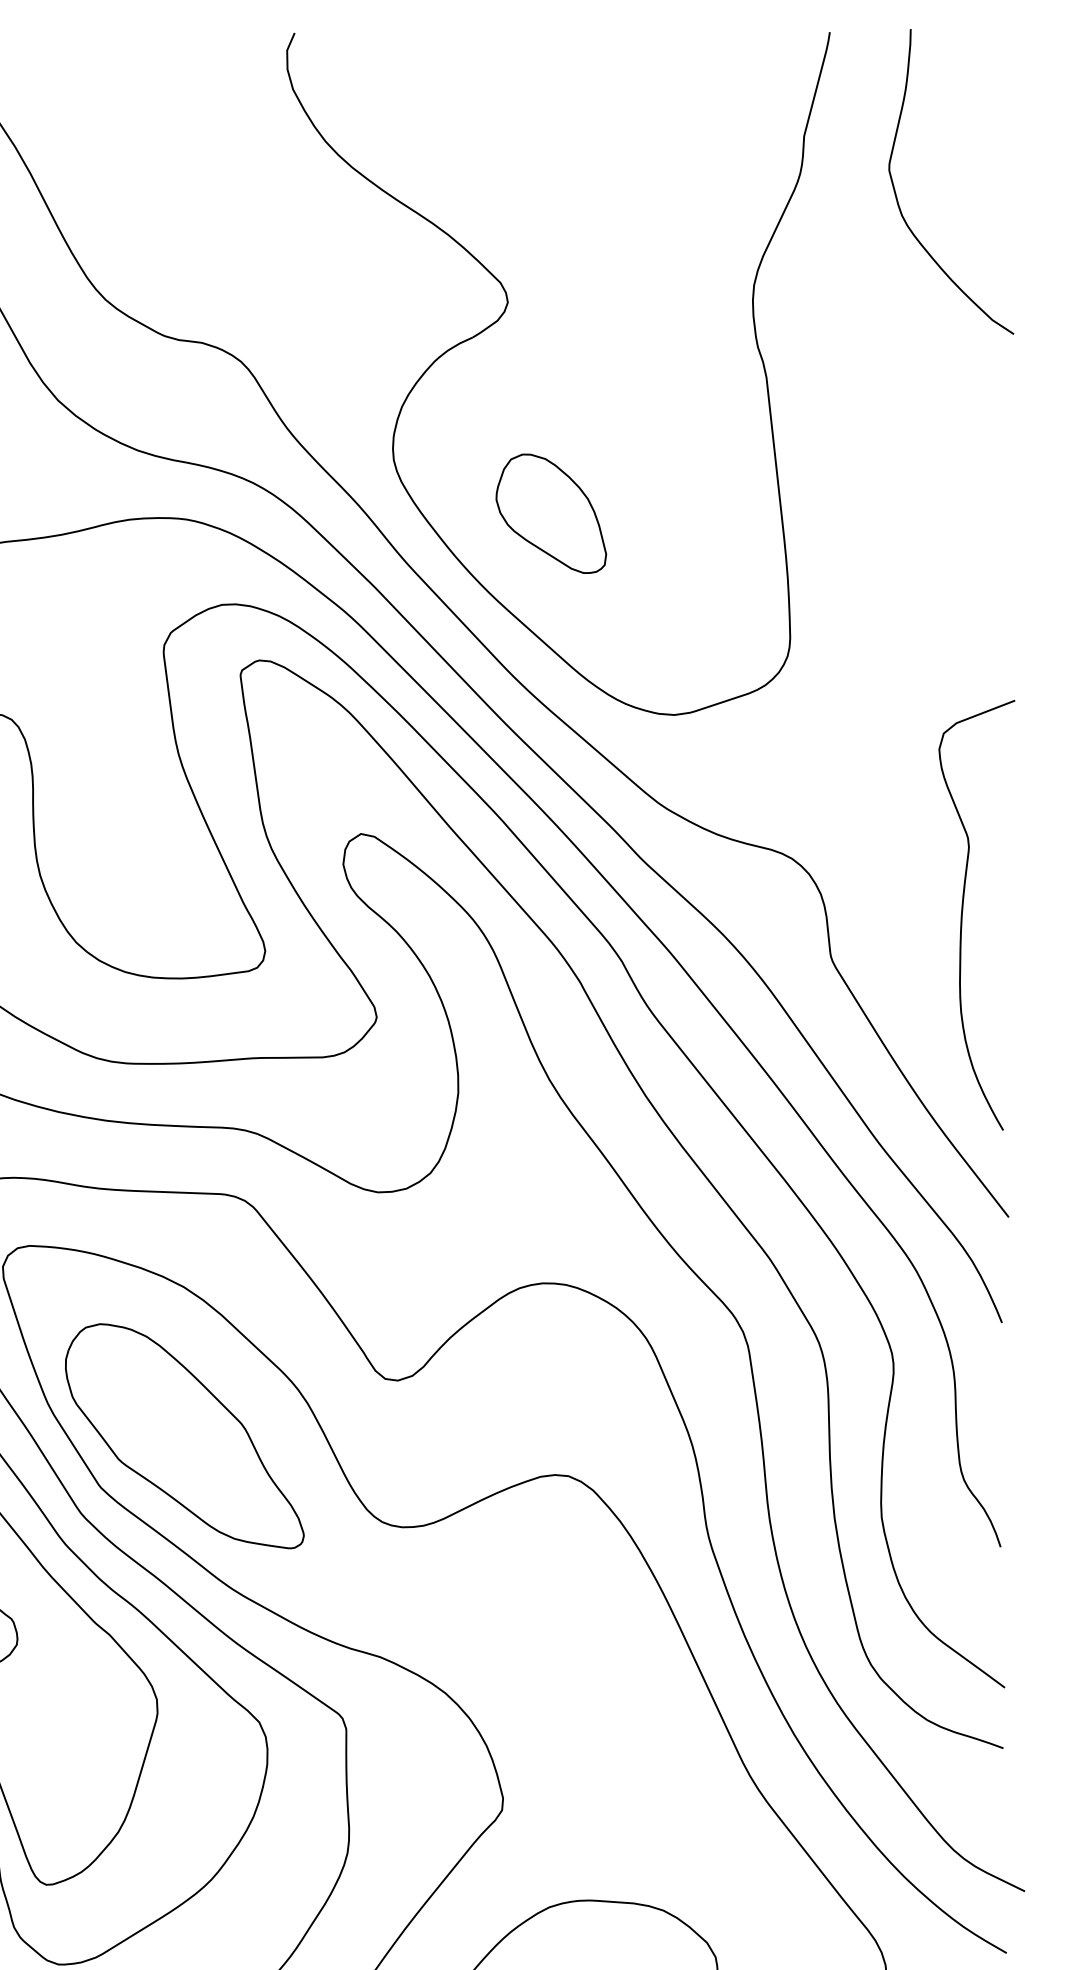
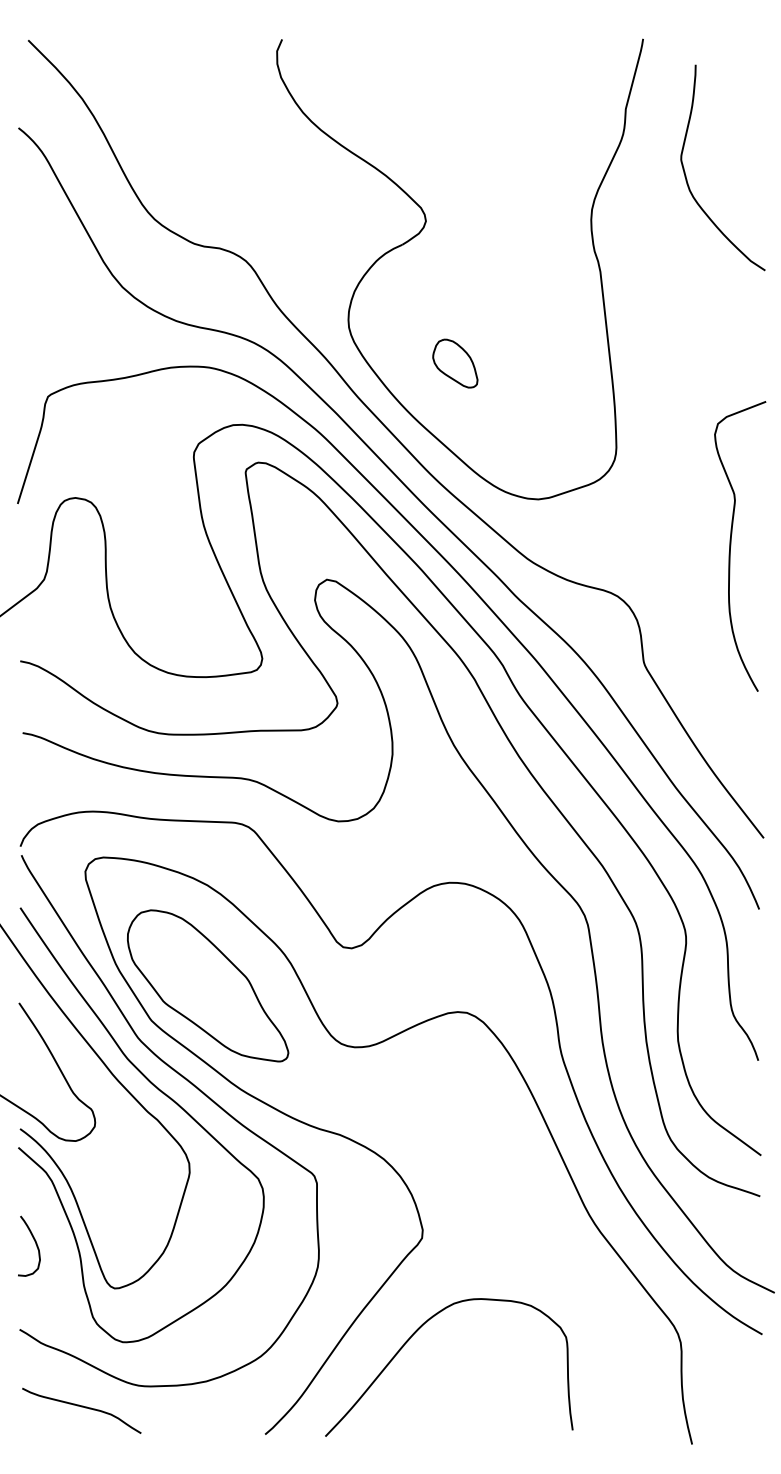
curve: (897, 193) -> (686, 175), moved
part: (551, 513) -> (455, 363), size x0.6
curve: (963, 915) -> (731, 546), moved

